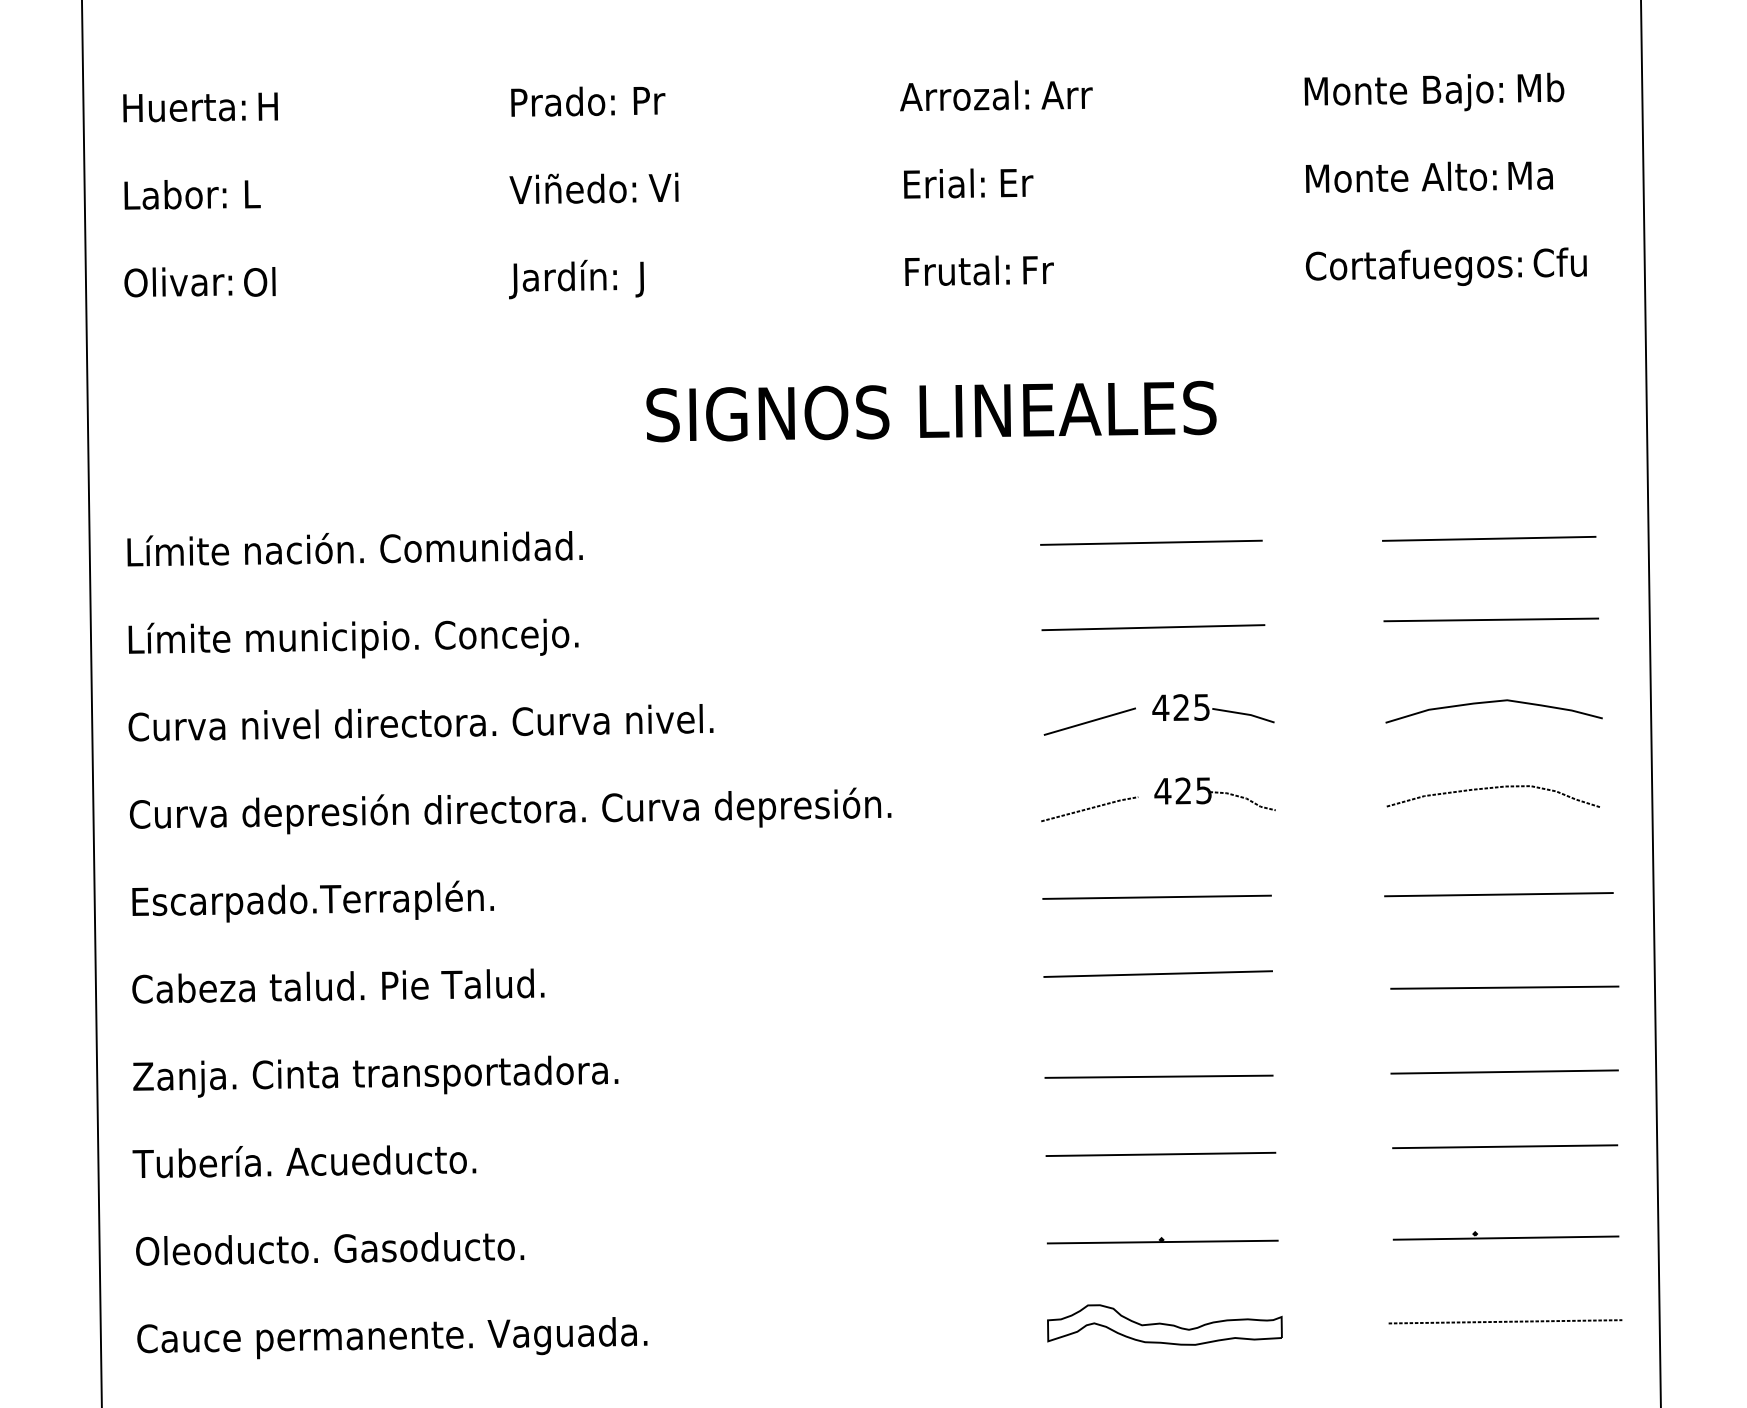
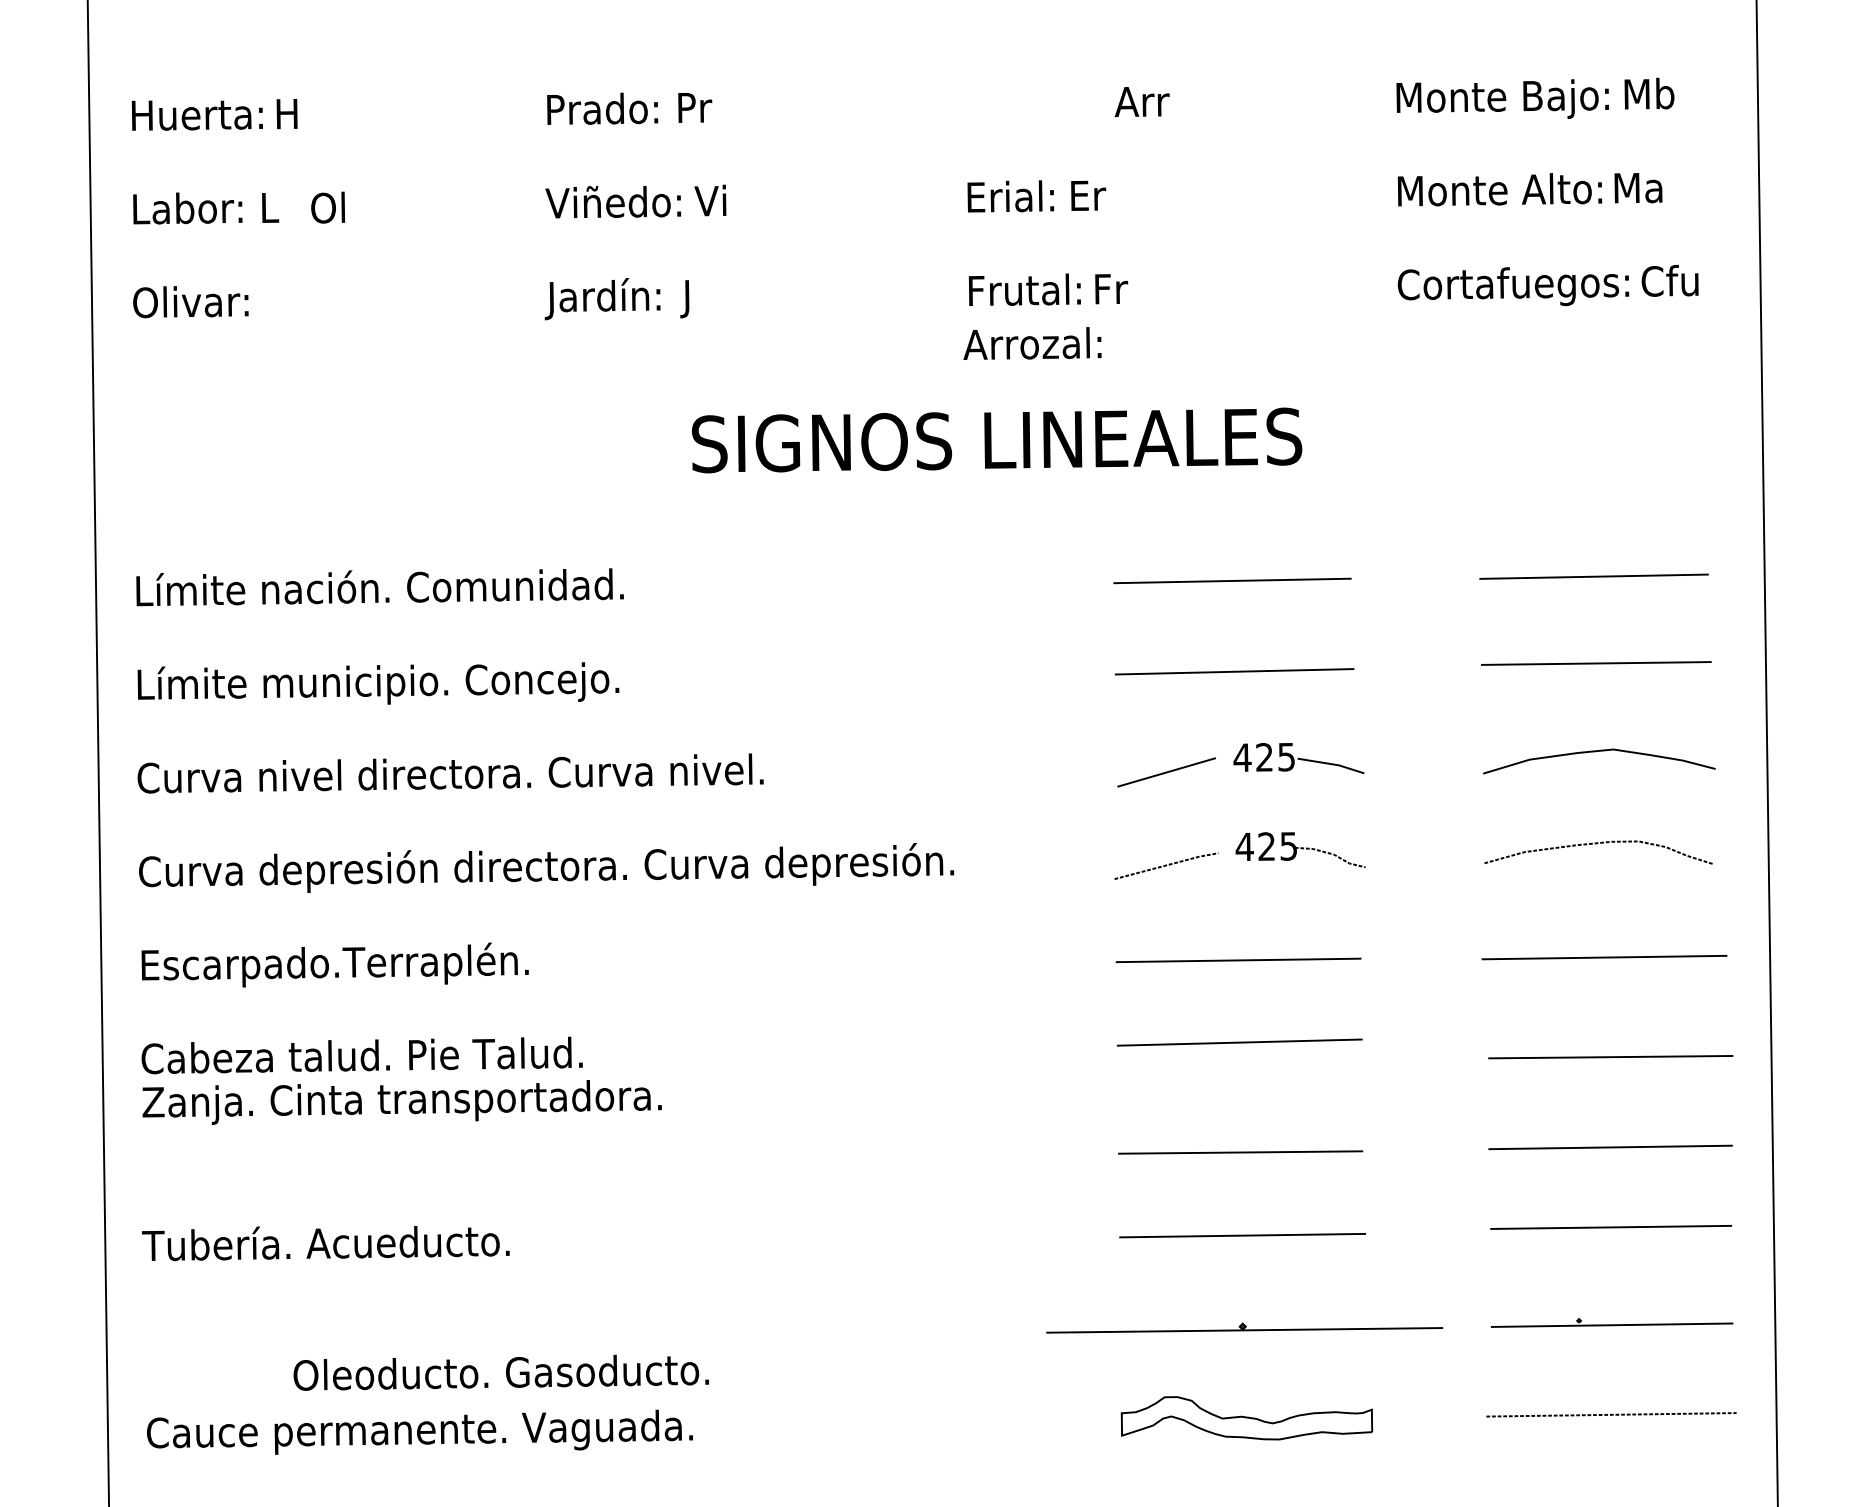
text: (964, 95) -> (1032, 343), moved
text: (259, 281) -> (327, 207), moved
text: (375, 1076) -> (401, 1102), moved
part: (1162, 1240) -> (1244, 1327), size x1.6
text: (329, 1248) -> (500, 1372), moved

